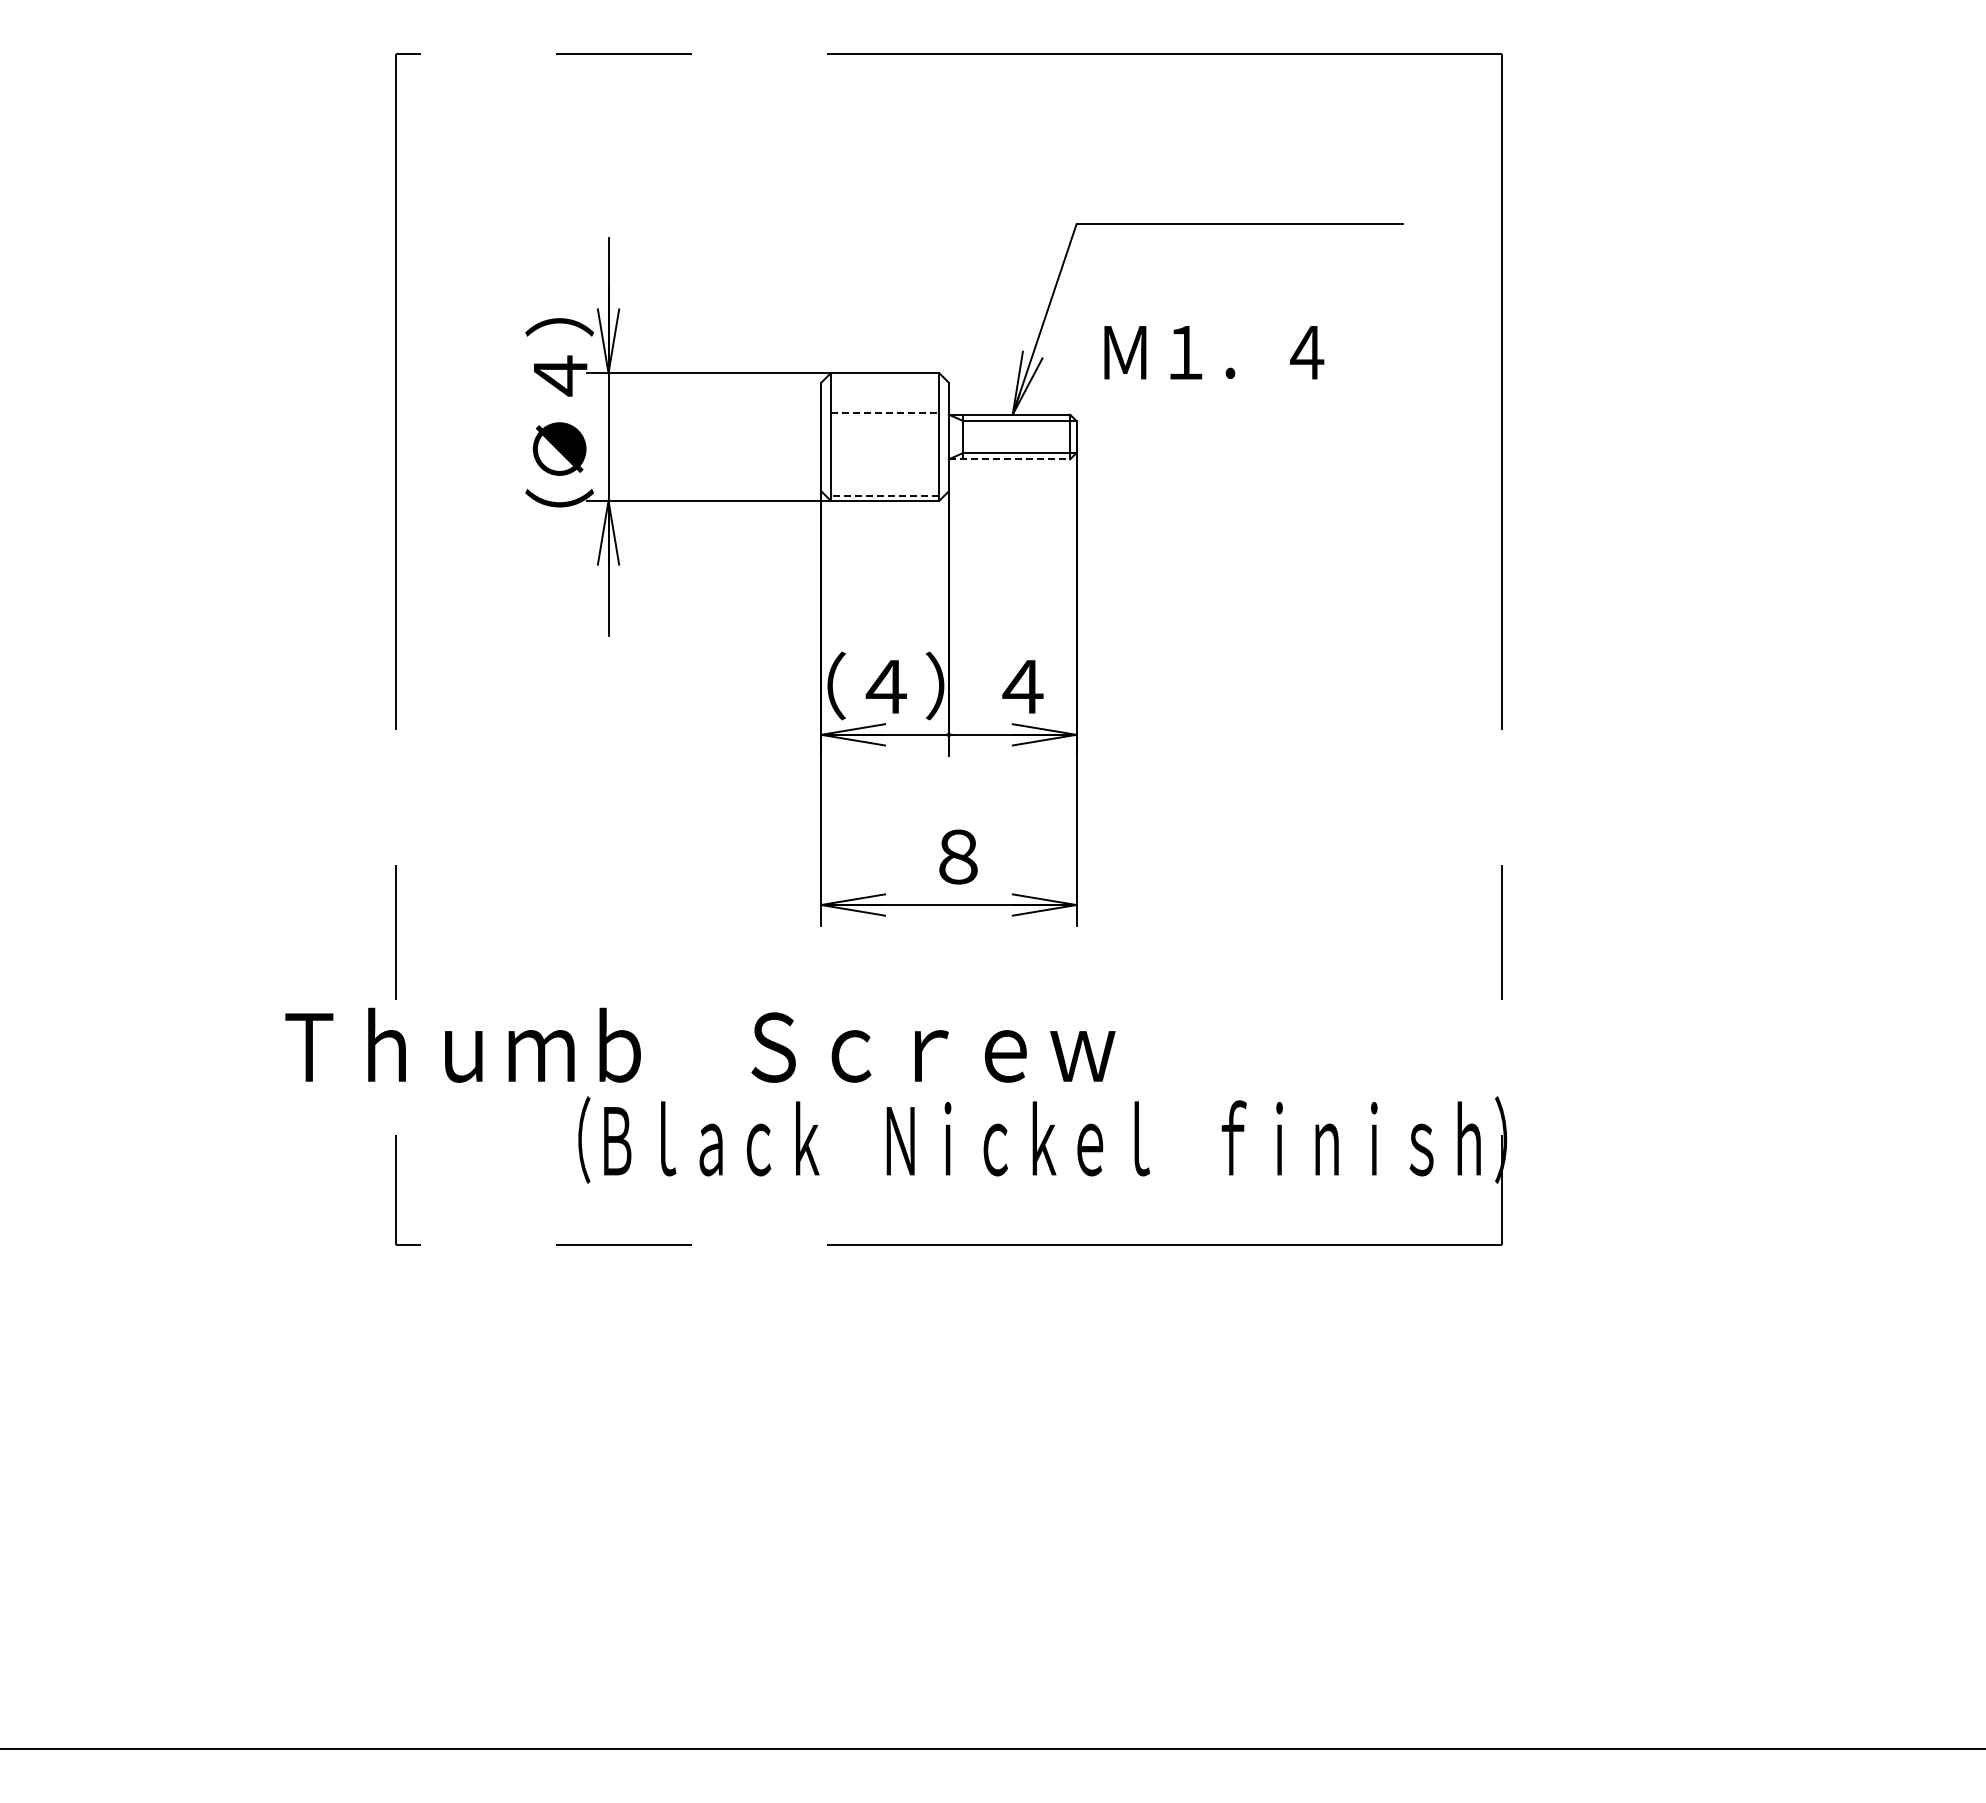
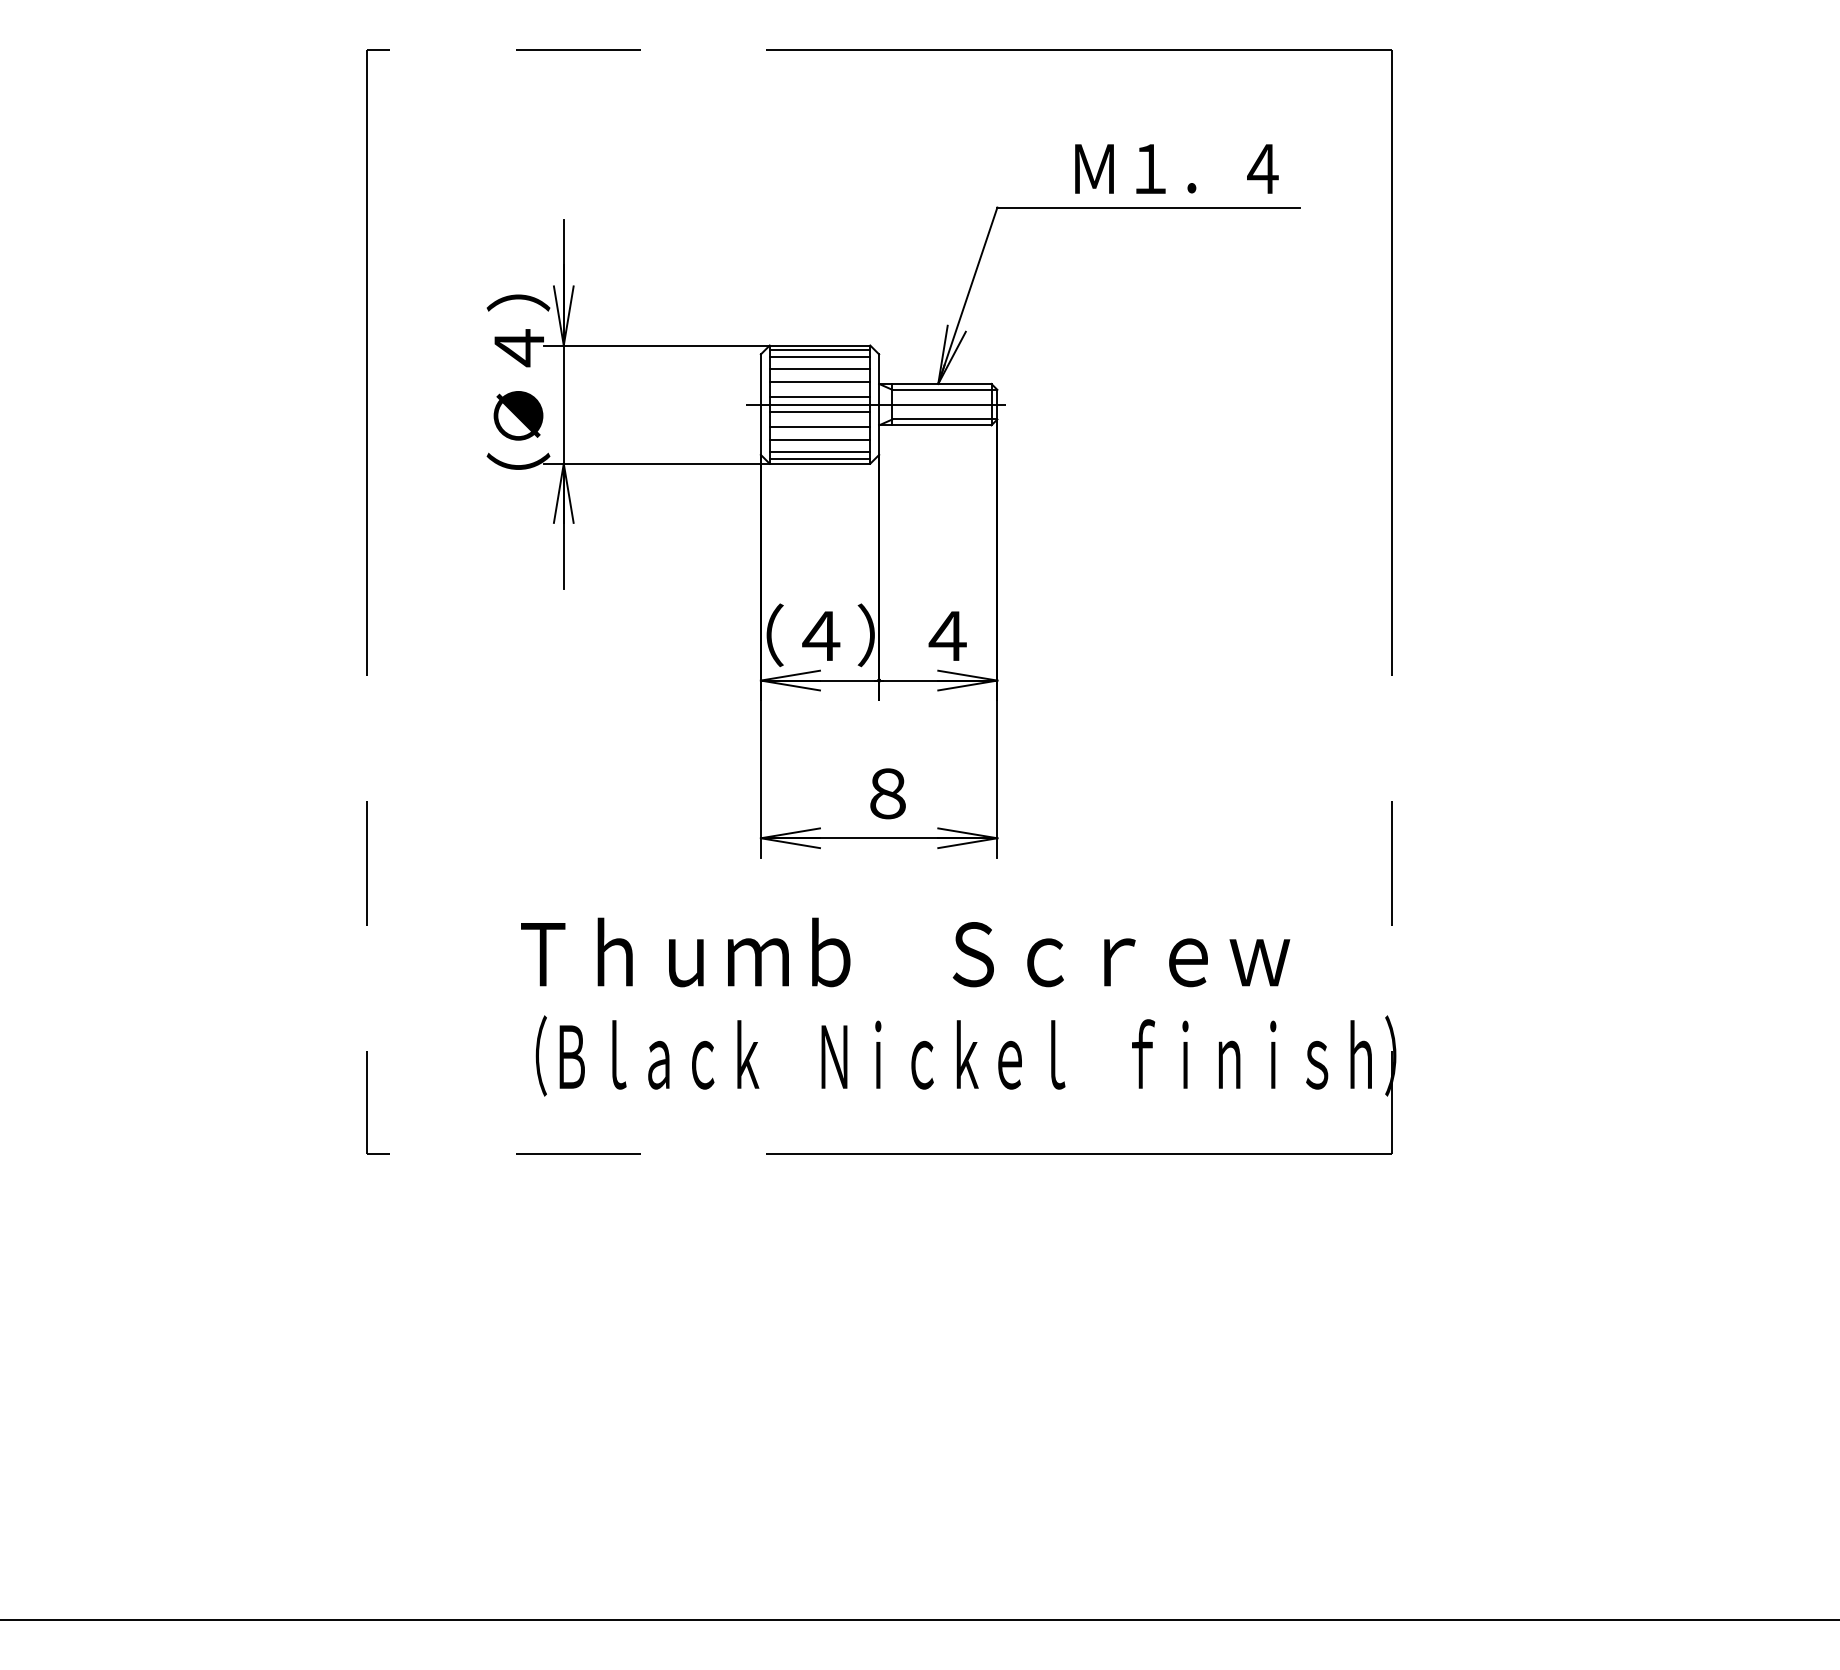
text: (1214, 352) -> (1177, 168), moved
line: (884, 377) -> (819, 349), added
line: (884, 385) -> (819, 356), added
line: (884, 398) -> (819, 368), added
line: (885, 413) -> (820, 382), dashed -> solid
line: (884, 429) -> (819, 397), added
line: (945, 437) -> (875, 405), added
line: (884, 445) -> (819, 412), added
line: (1009, 459) -> (935, 425), dashed -> solid
line: (884, 460) -> (819, 426), added
line: (884, 475) -> (819, 440), added
line: (884, 488) -> (819, 452), added
line: (884, 496) -> (819, 459), dashed -> solid
text: (700, 1044) -> (905, 951), moved

